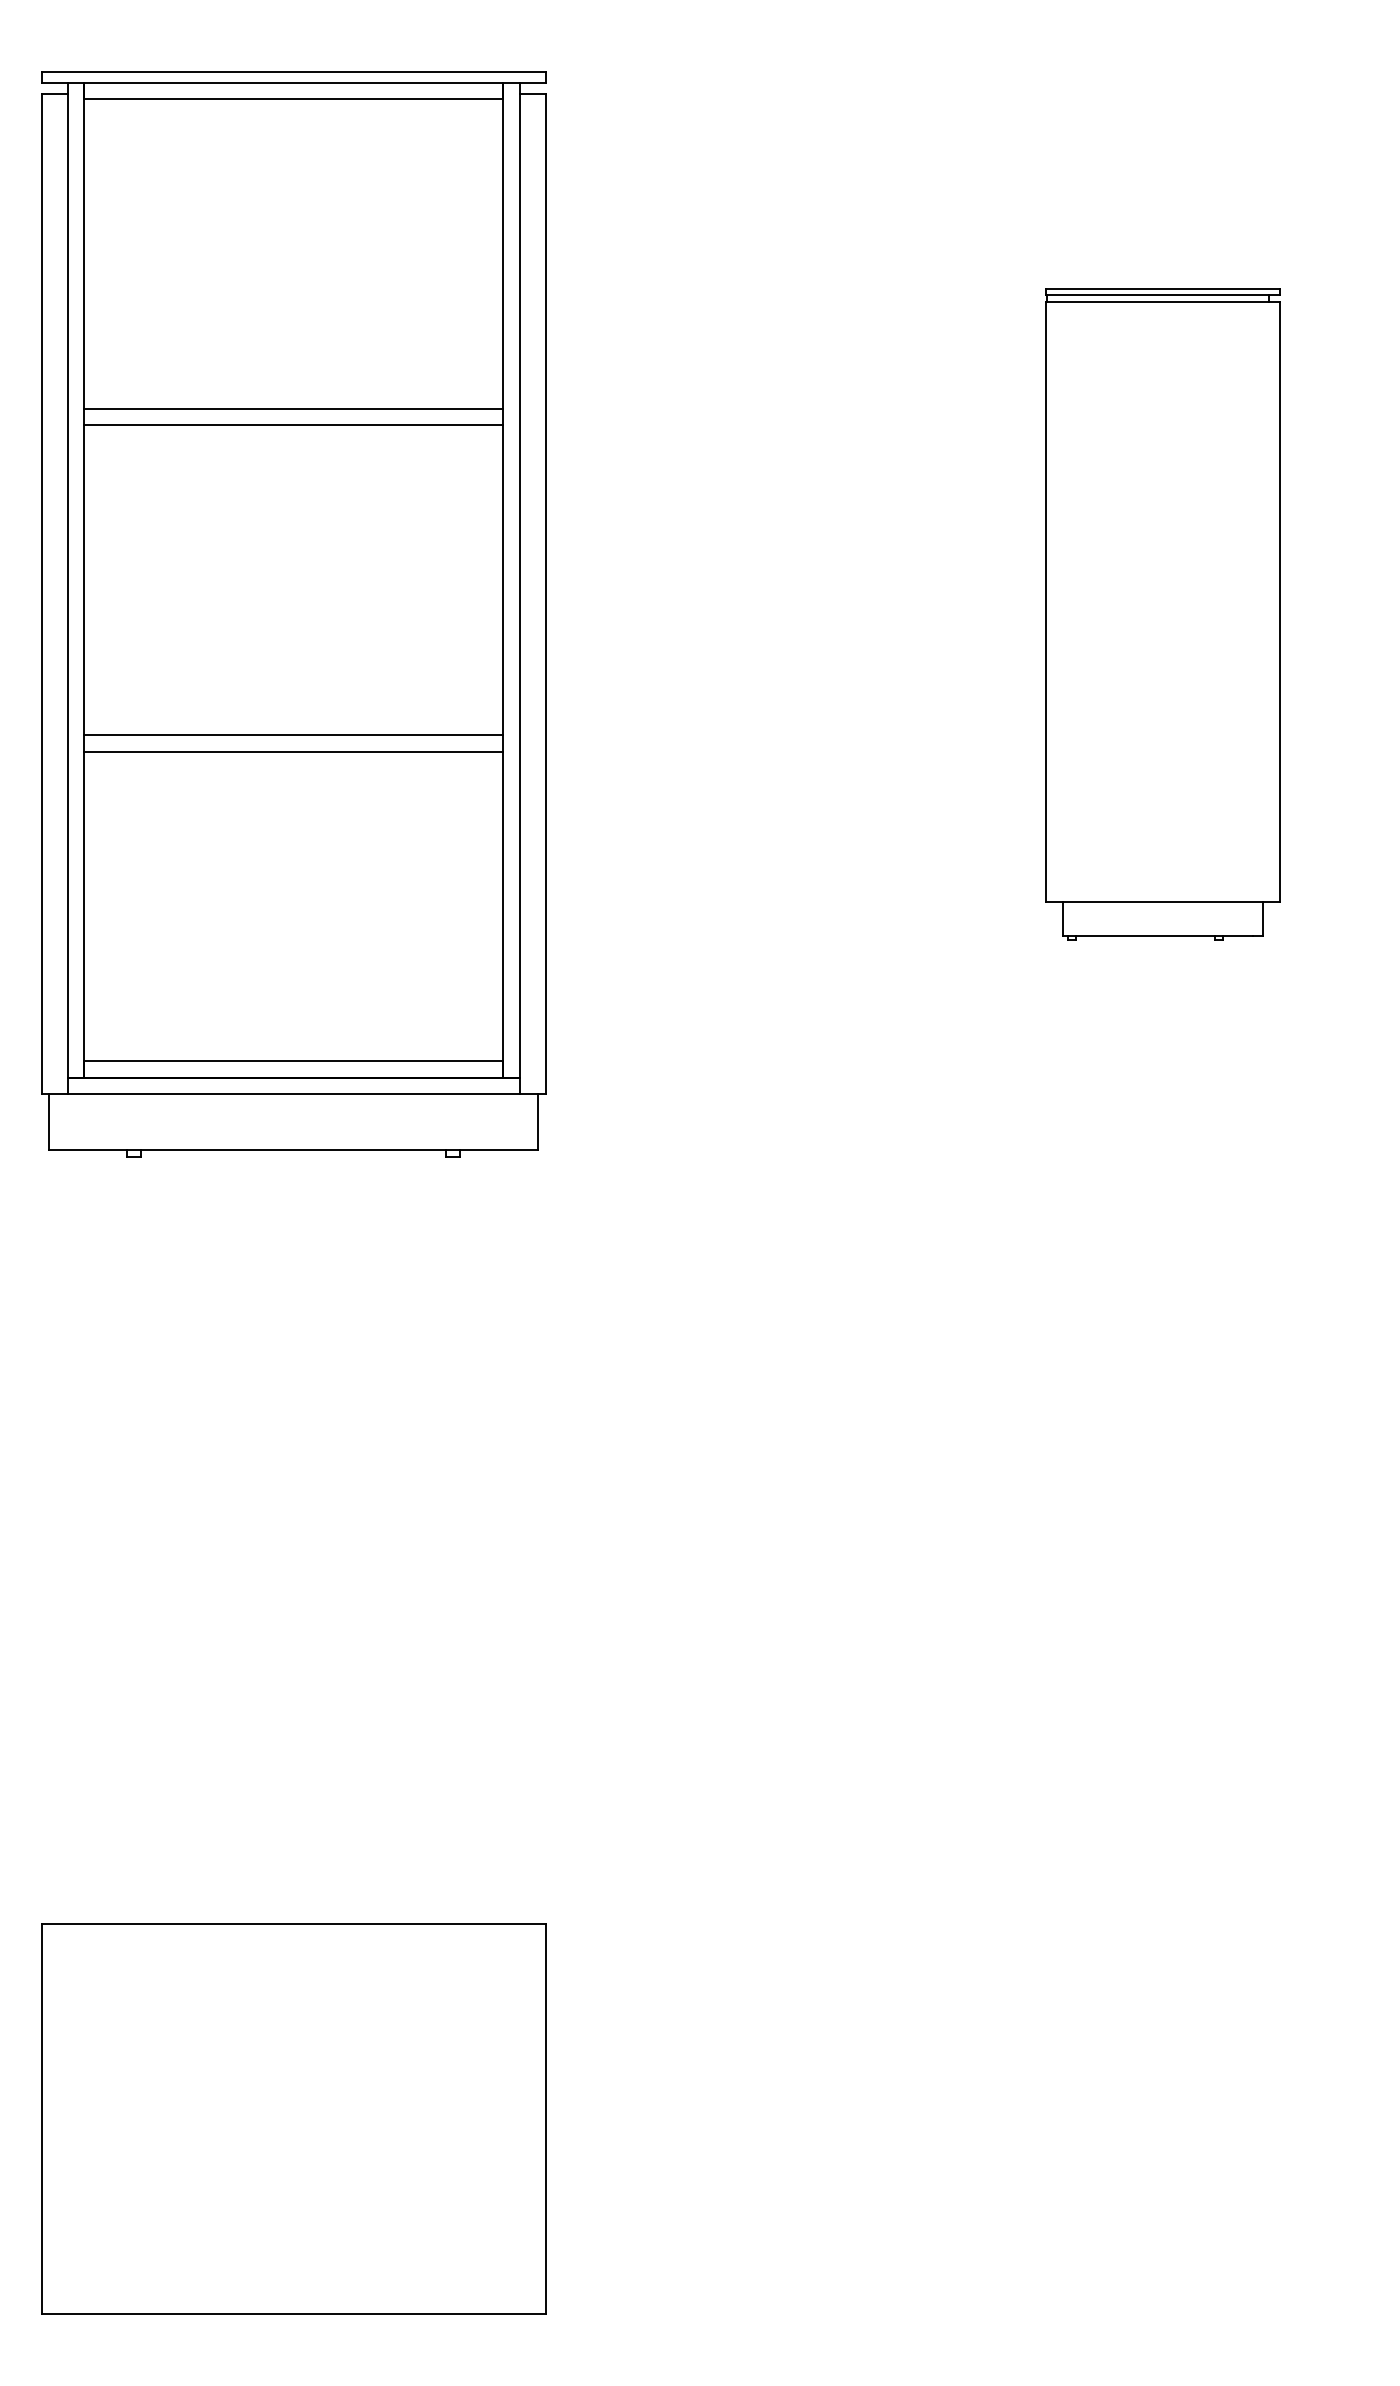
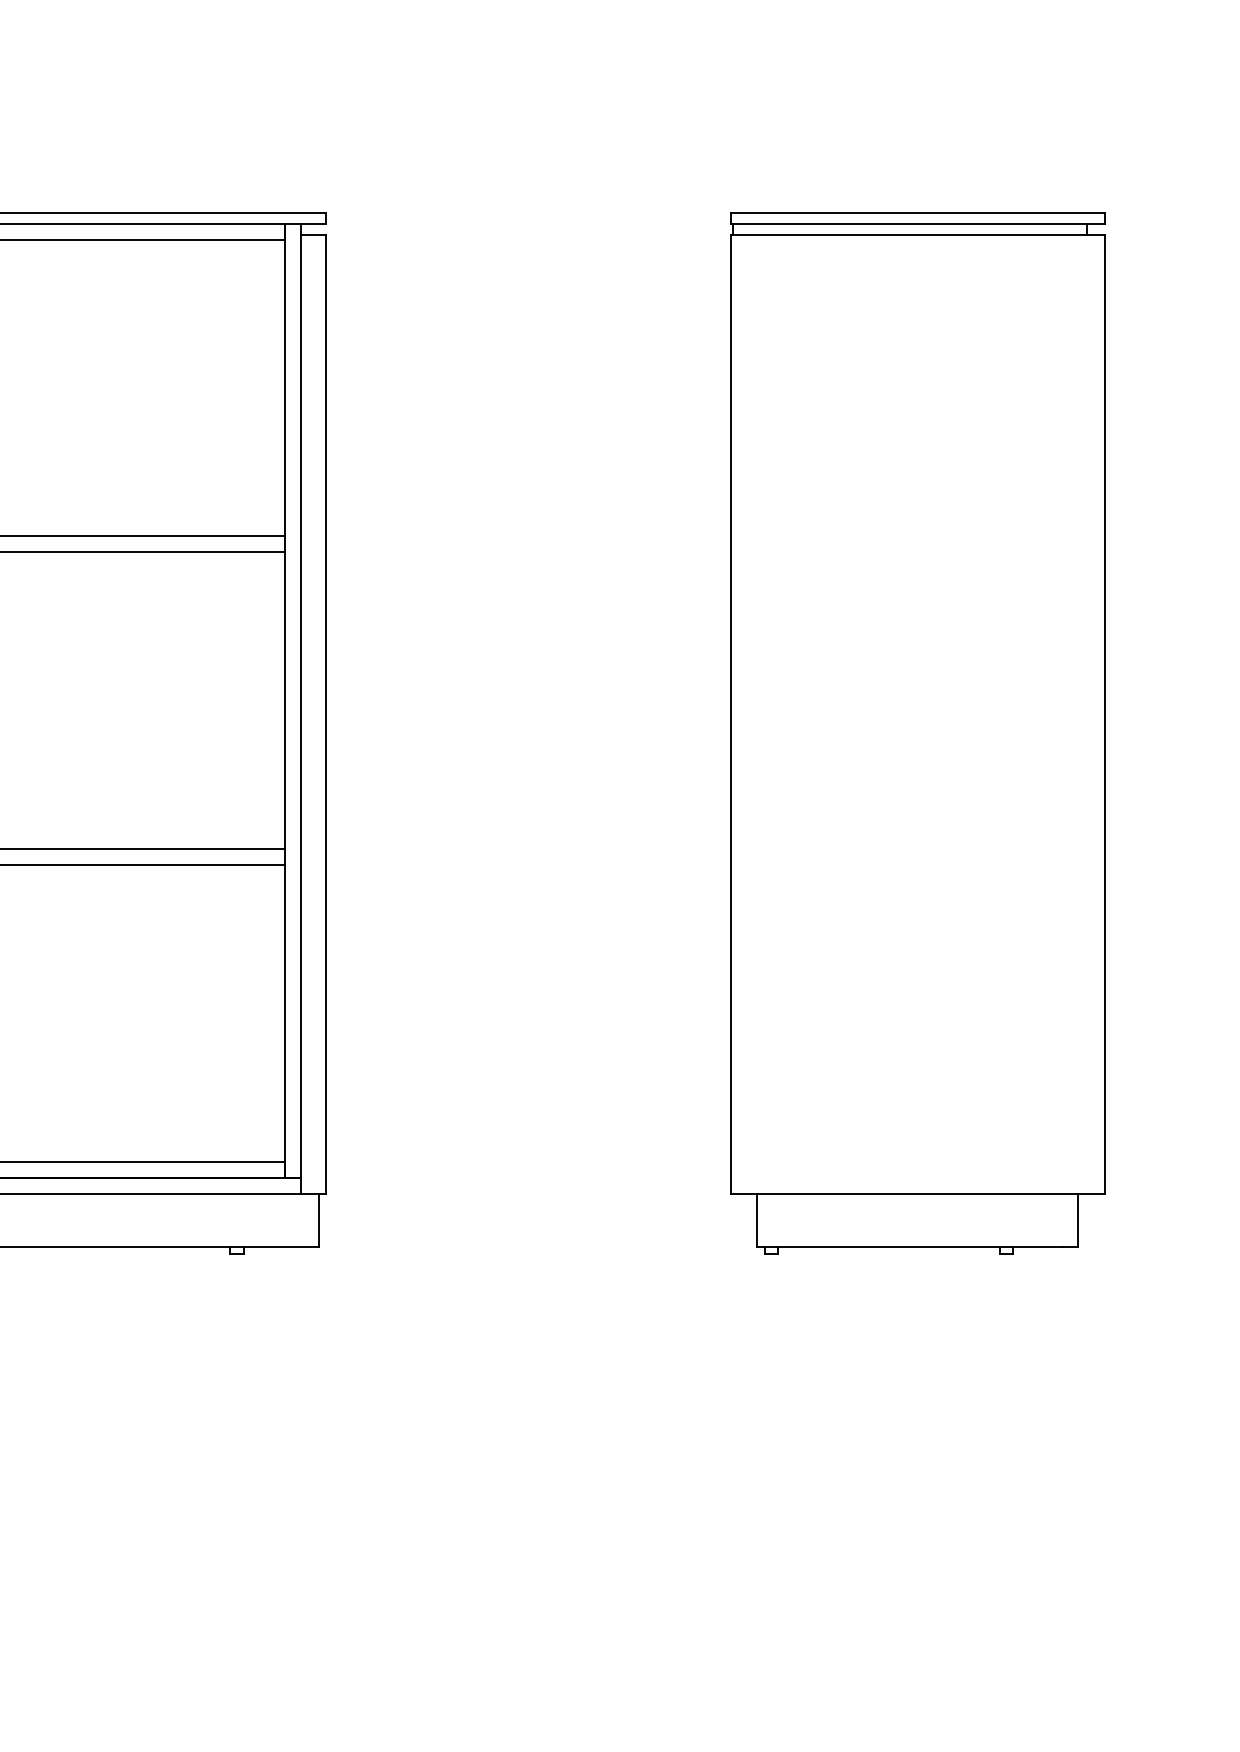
part: (1162, 614) -> (917, 733), size x1.67

